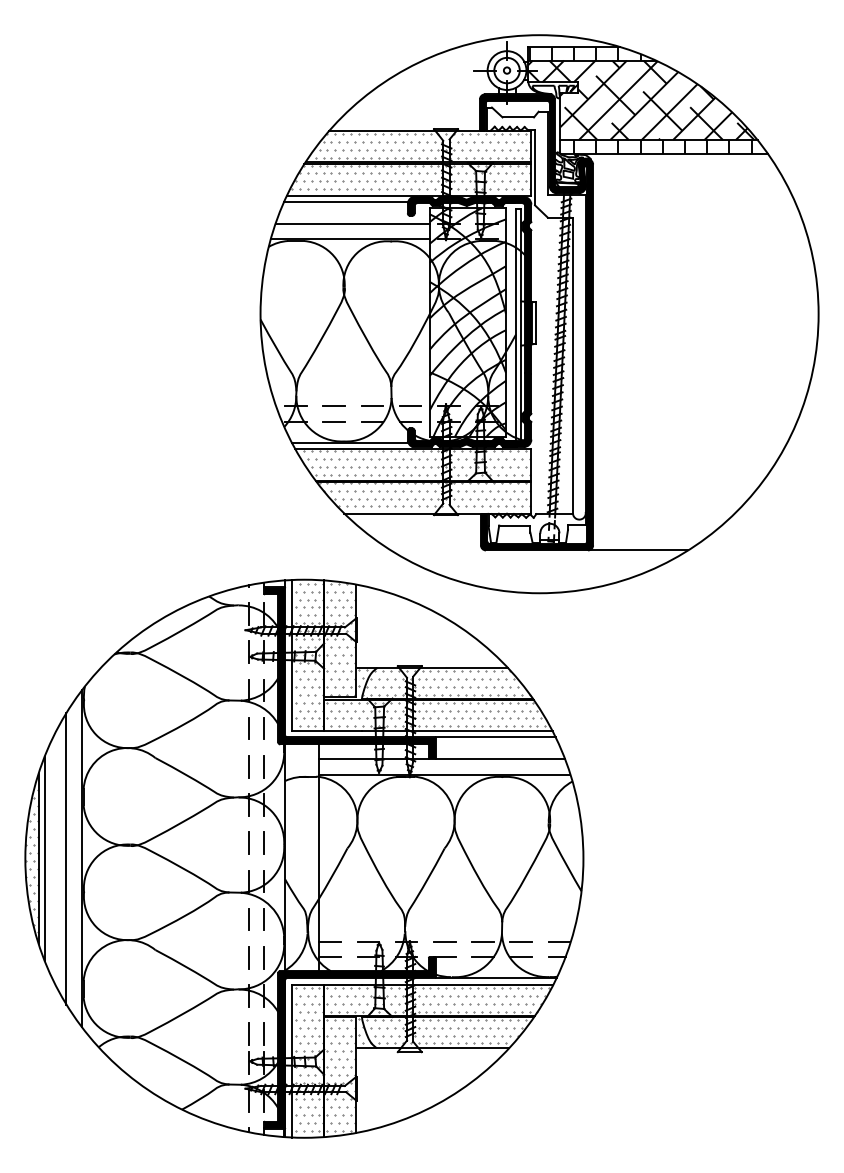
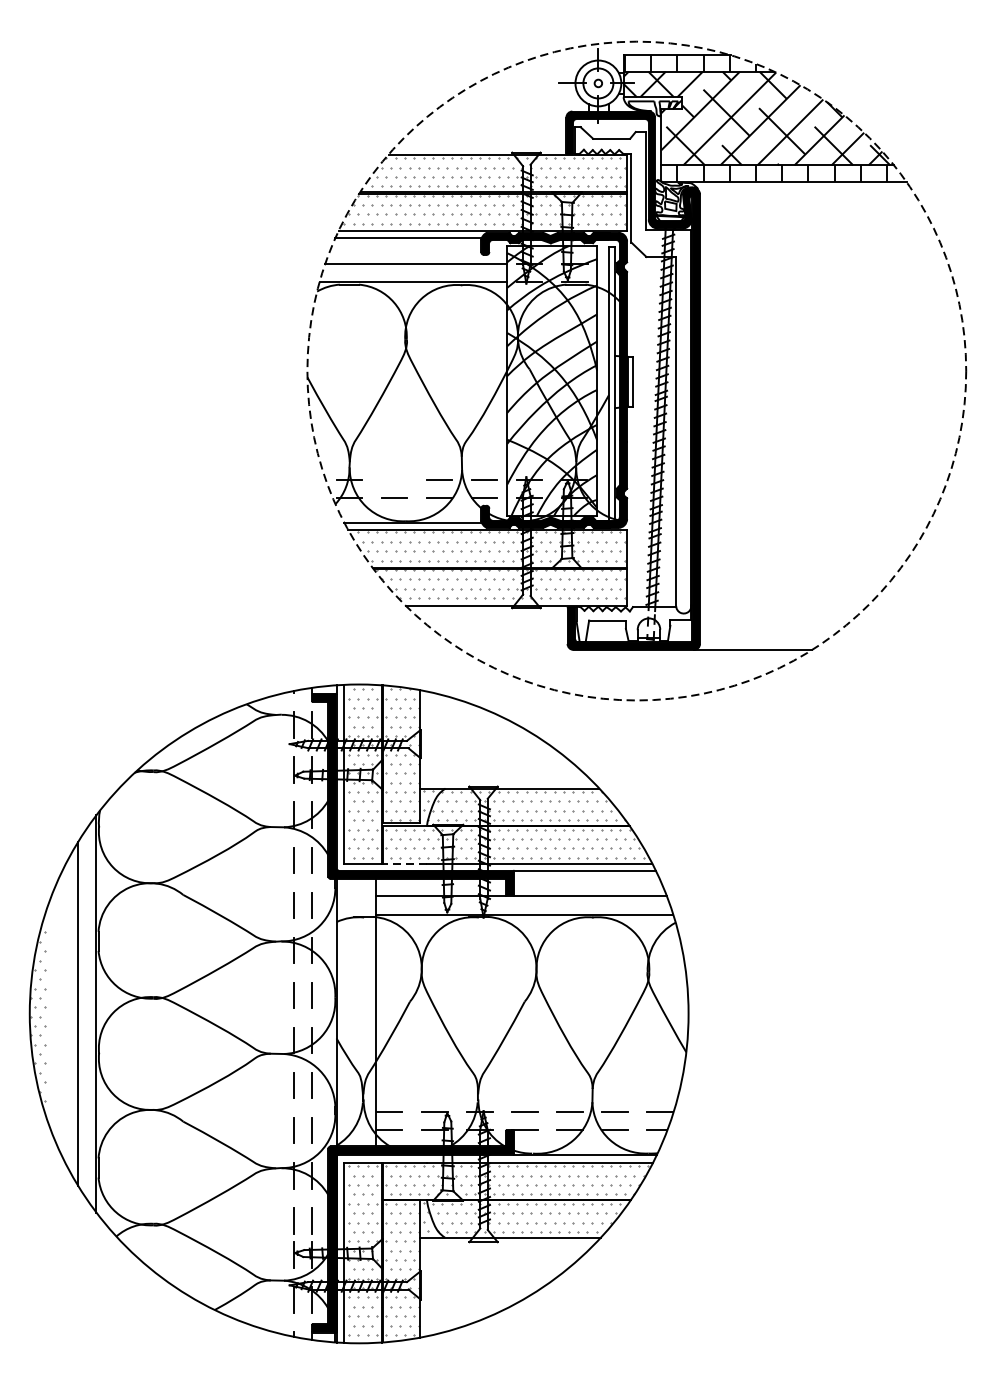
circle: (539, 314) -> (636, 371), solid -> dashed
line: (333, 405) -> (393, 478), removed
line: (343, 731) -> (405, 863), solid -> dashed
line: (38, 858) -> (45, 1013), removed
line: (44, 858) -> (52, 1013), removed

